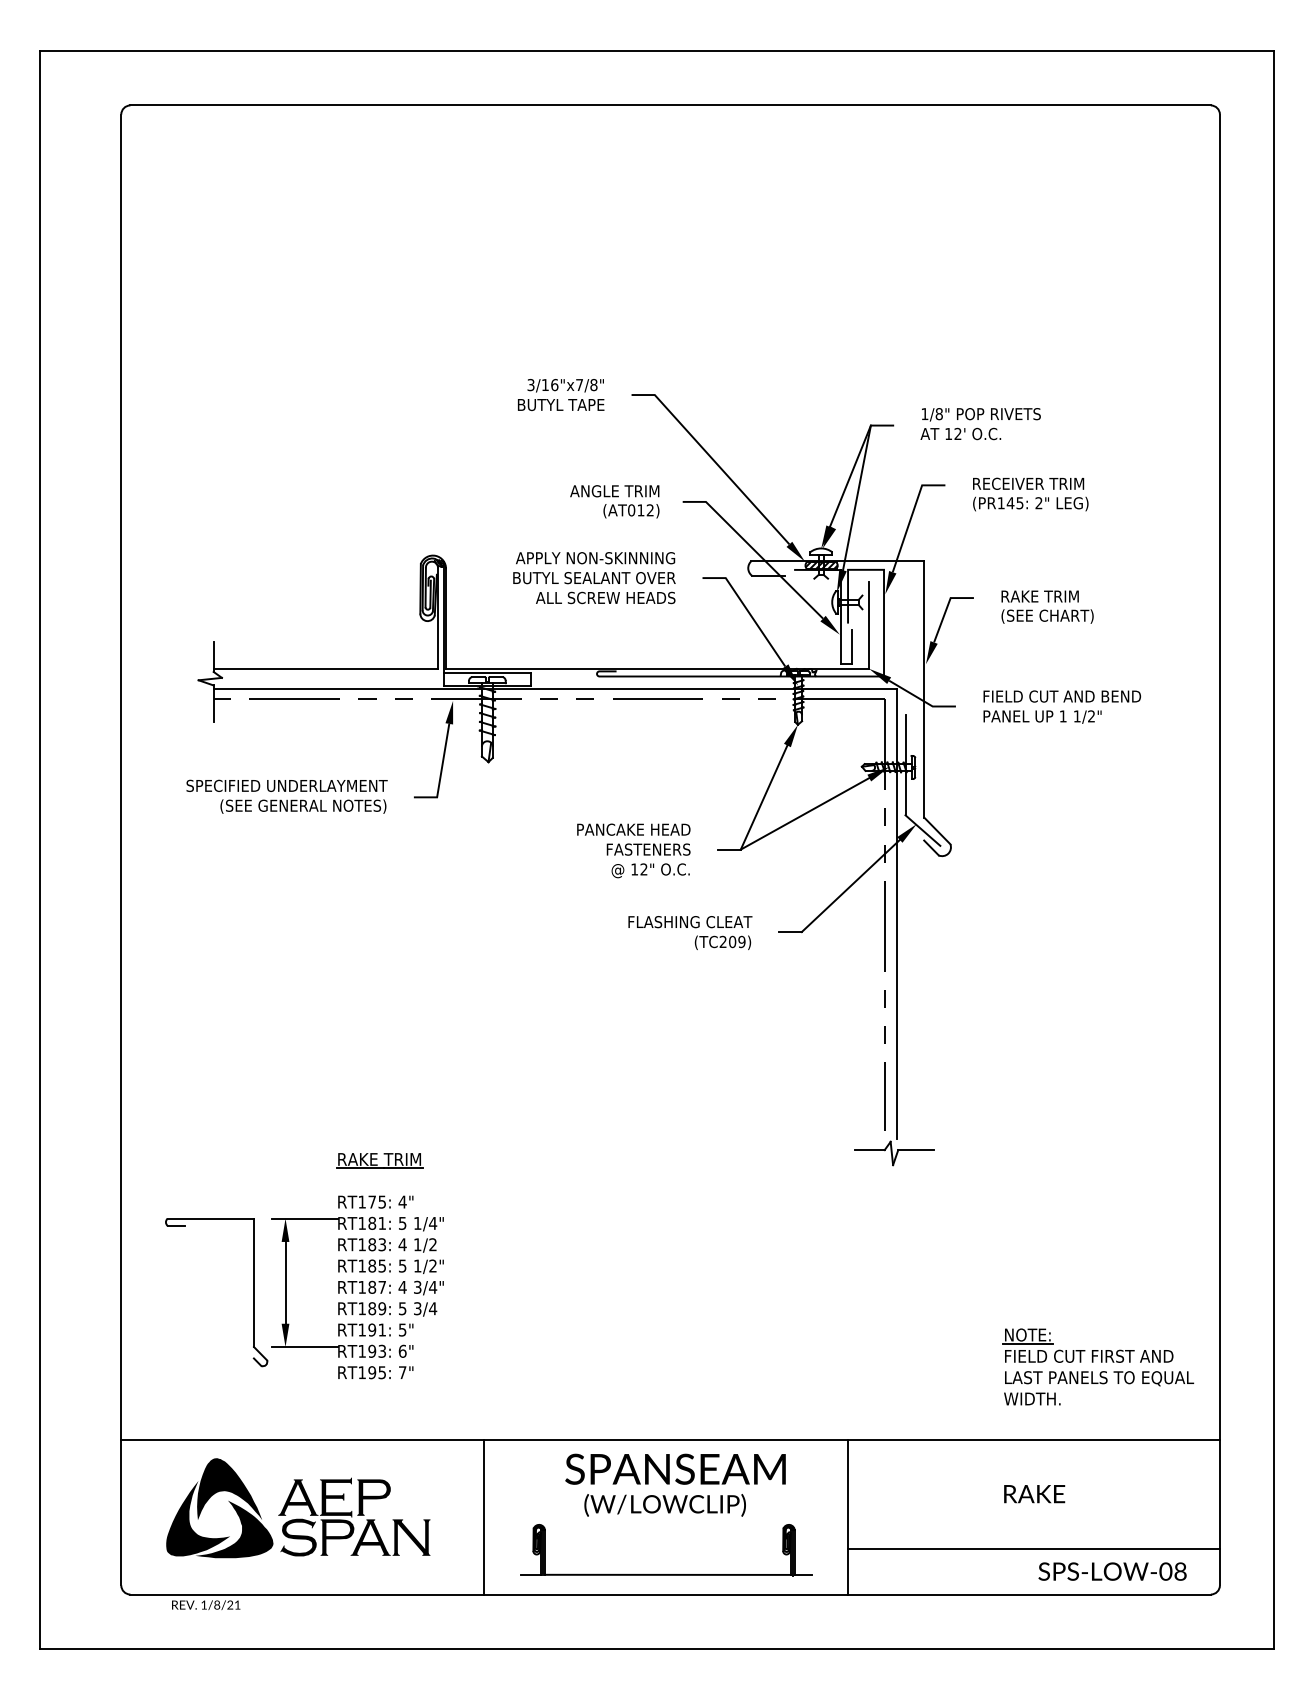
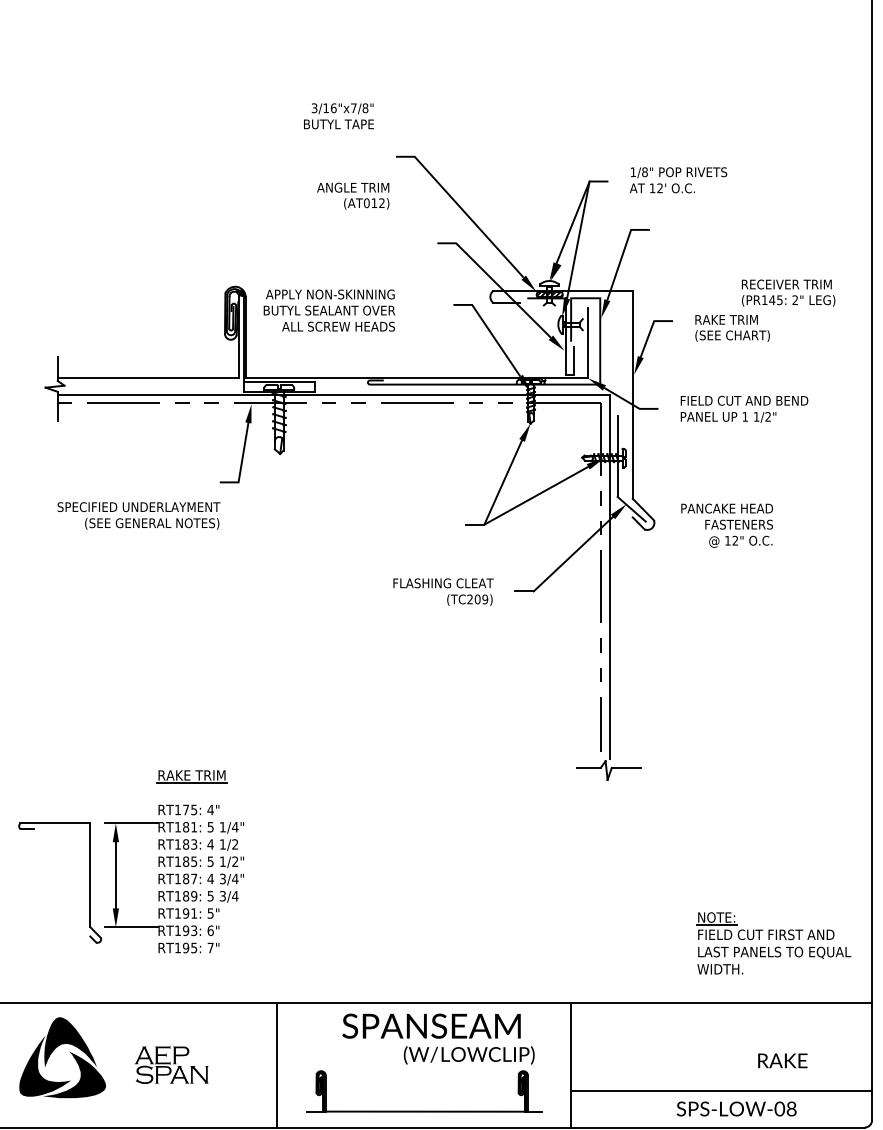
text: (561, 395) -> (339, 116), moved
text: (1030, 494) -> (788, 293), moved
text: (614, 501) -> (352, 196), moved
text: (594, 578) -> (329, 310), moved
text: (286, 796) -> (138, 515), moved
text: (633, 850) -> (726, 525), moved
text: (1034, 1494) -> (782, 1061), moved
text: (664, 1505) -> (468, 1055), moved
part: (354, 1516) -> (171, 1064), size x0.6
text: (1112, 1571) -> (736, 1108), moved

